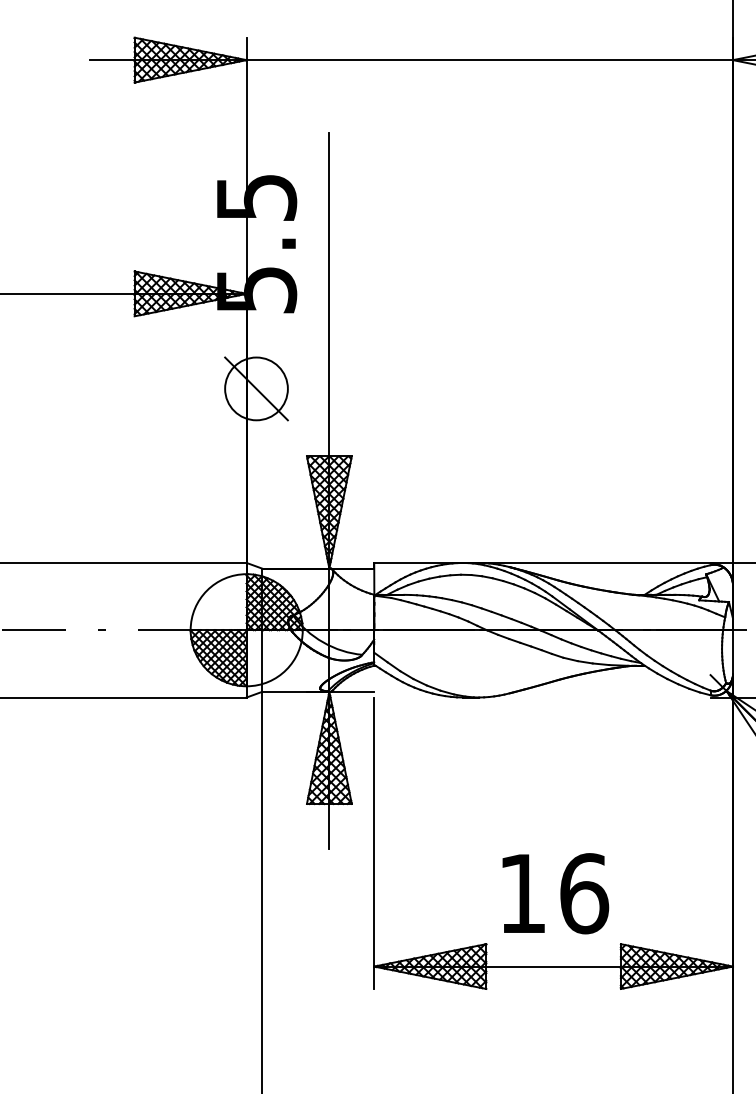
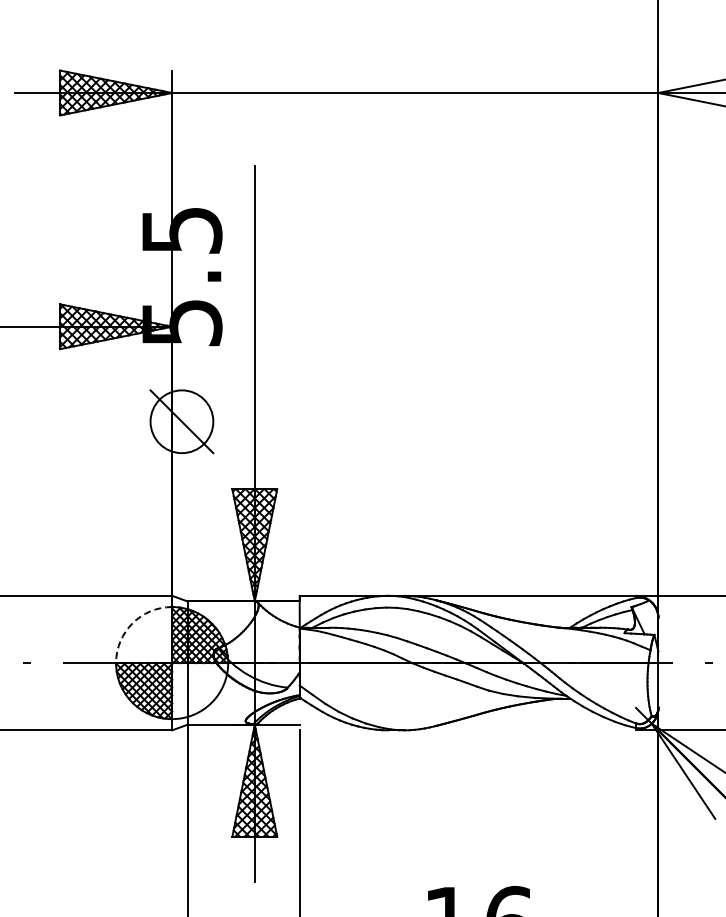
arc: (207, 590) -> (132, 623), solid -> dashed

